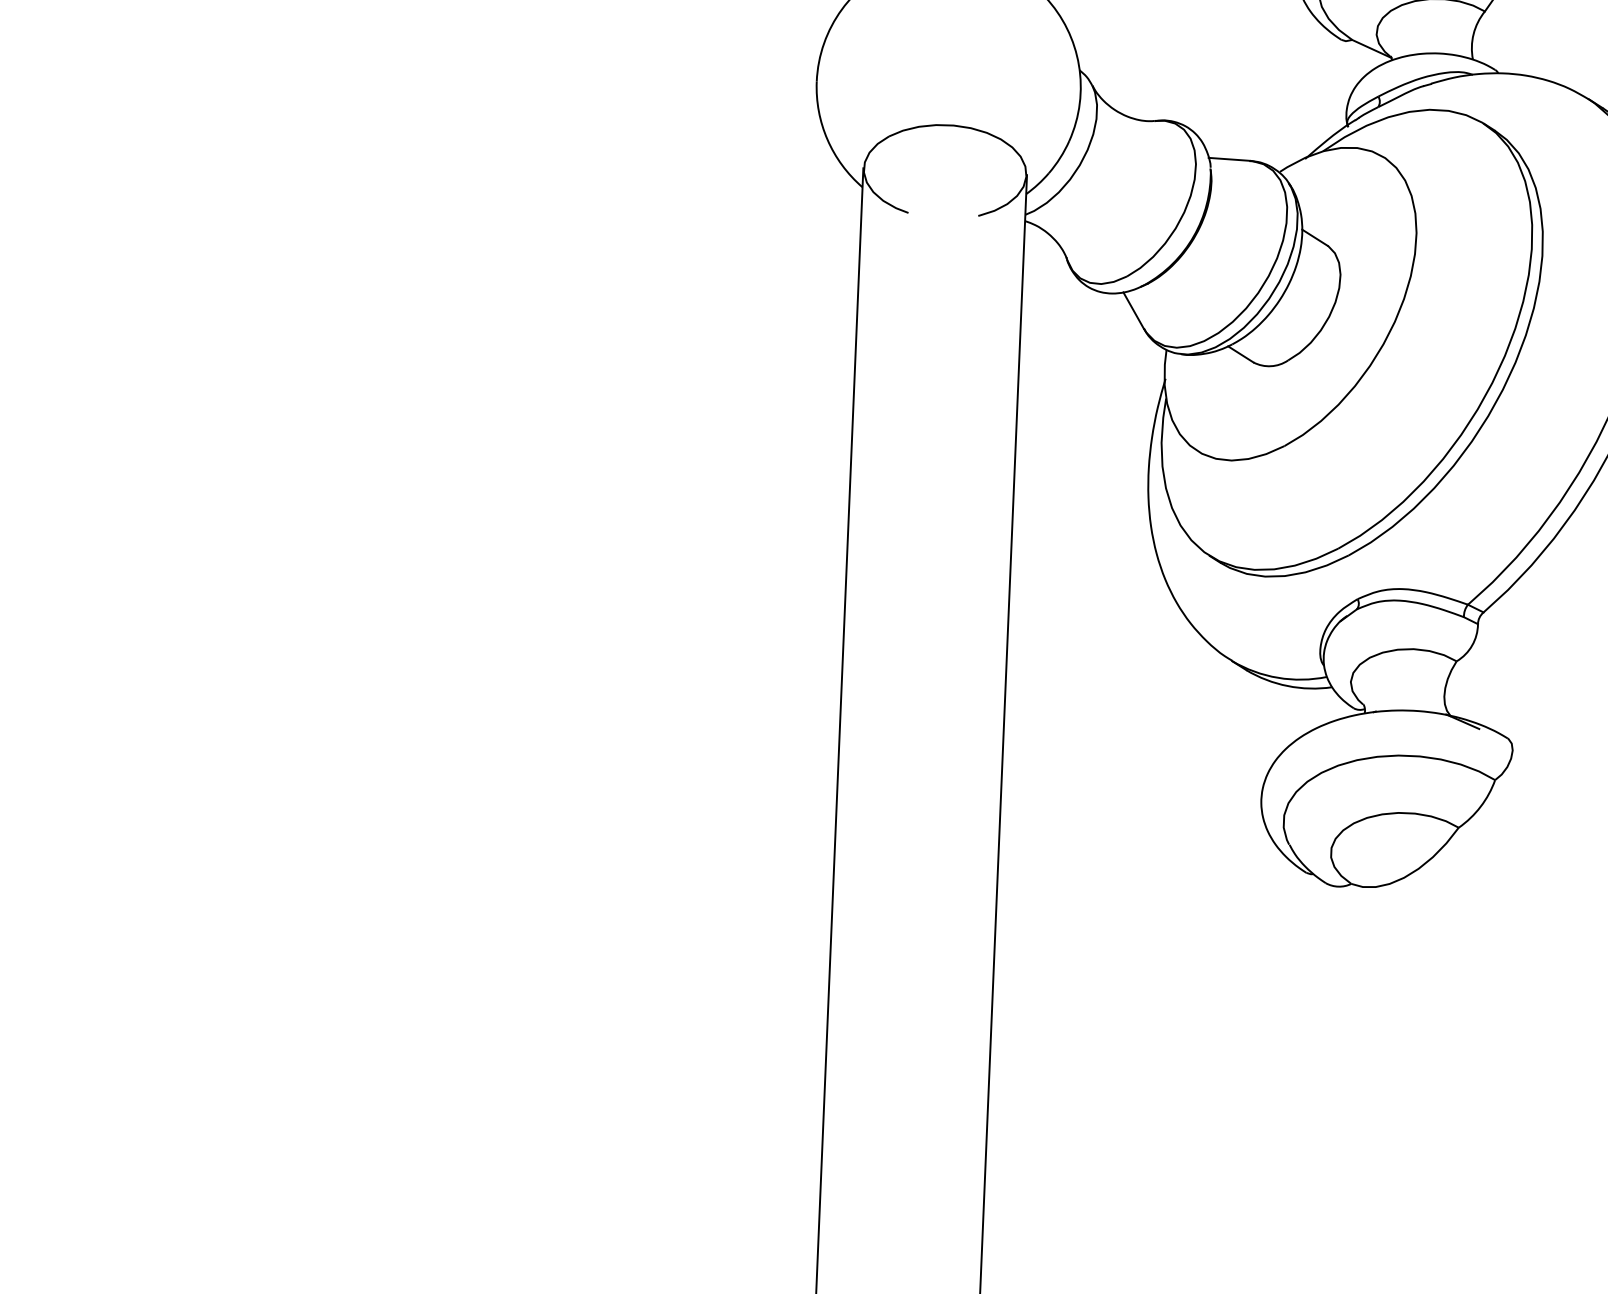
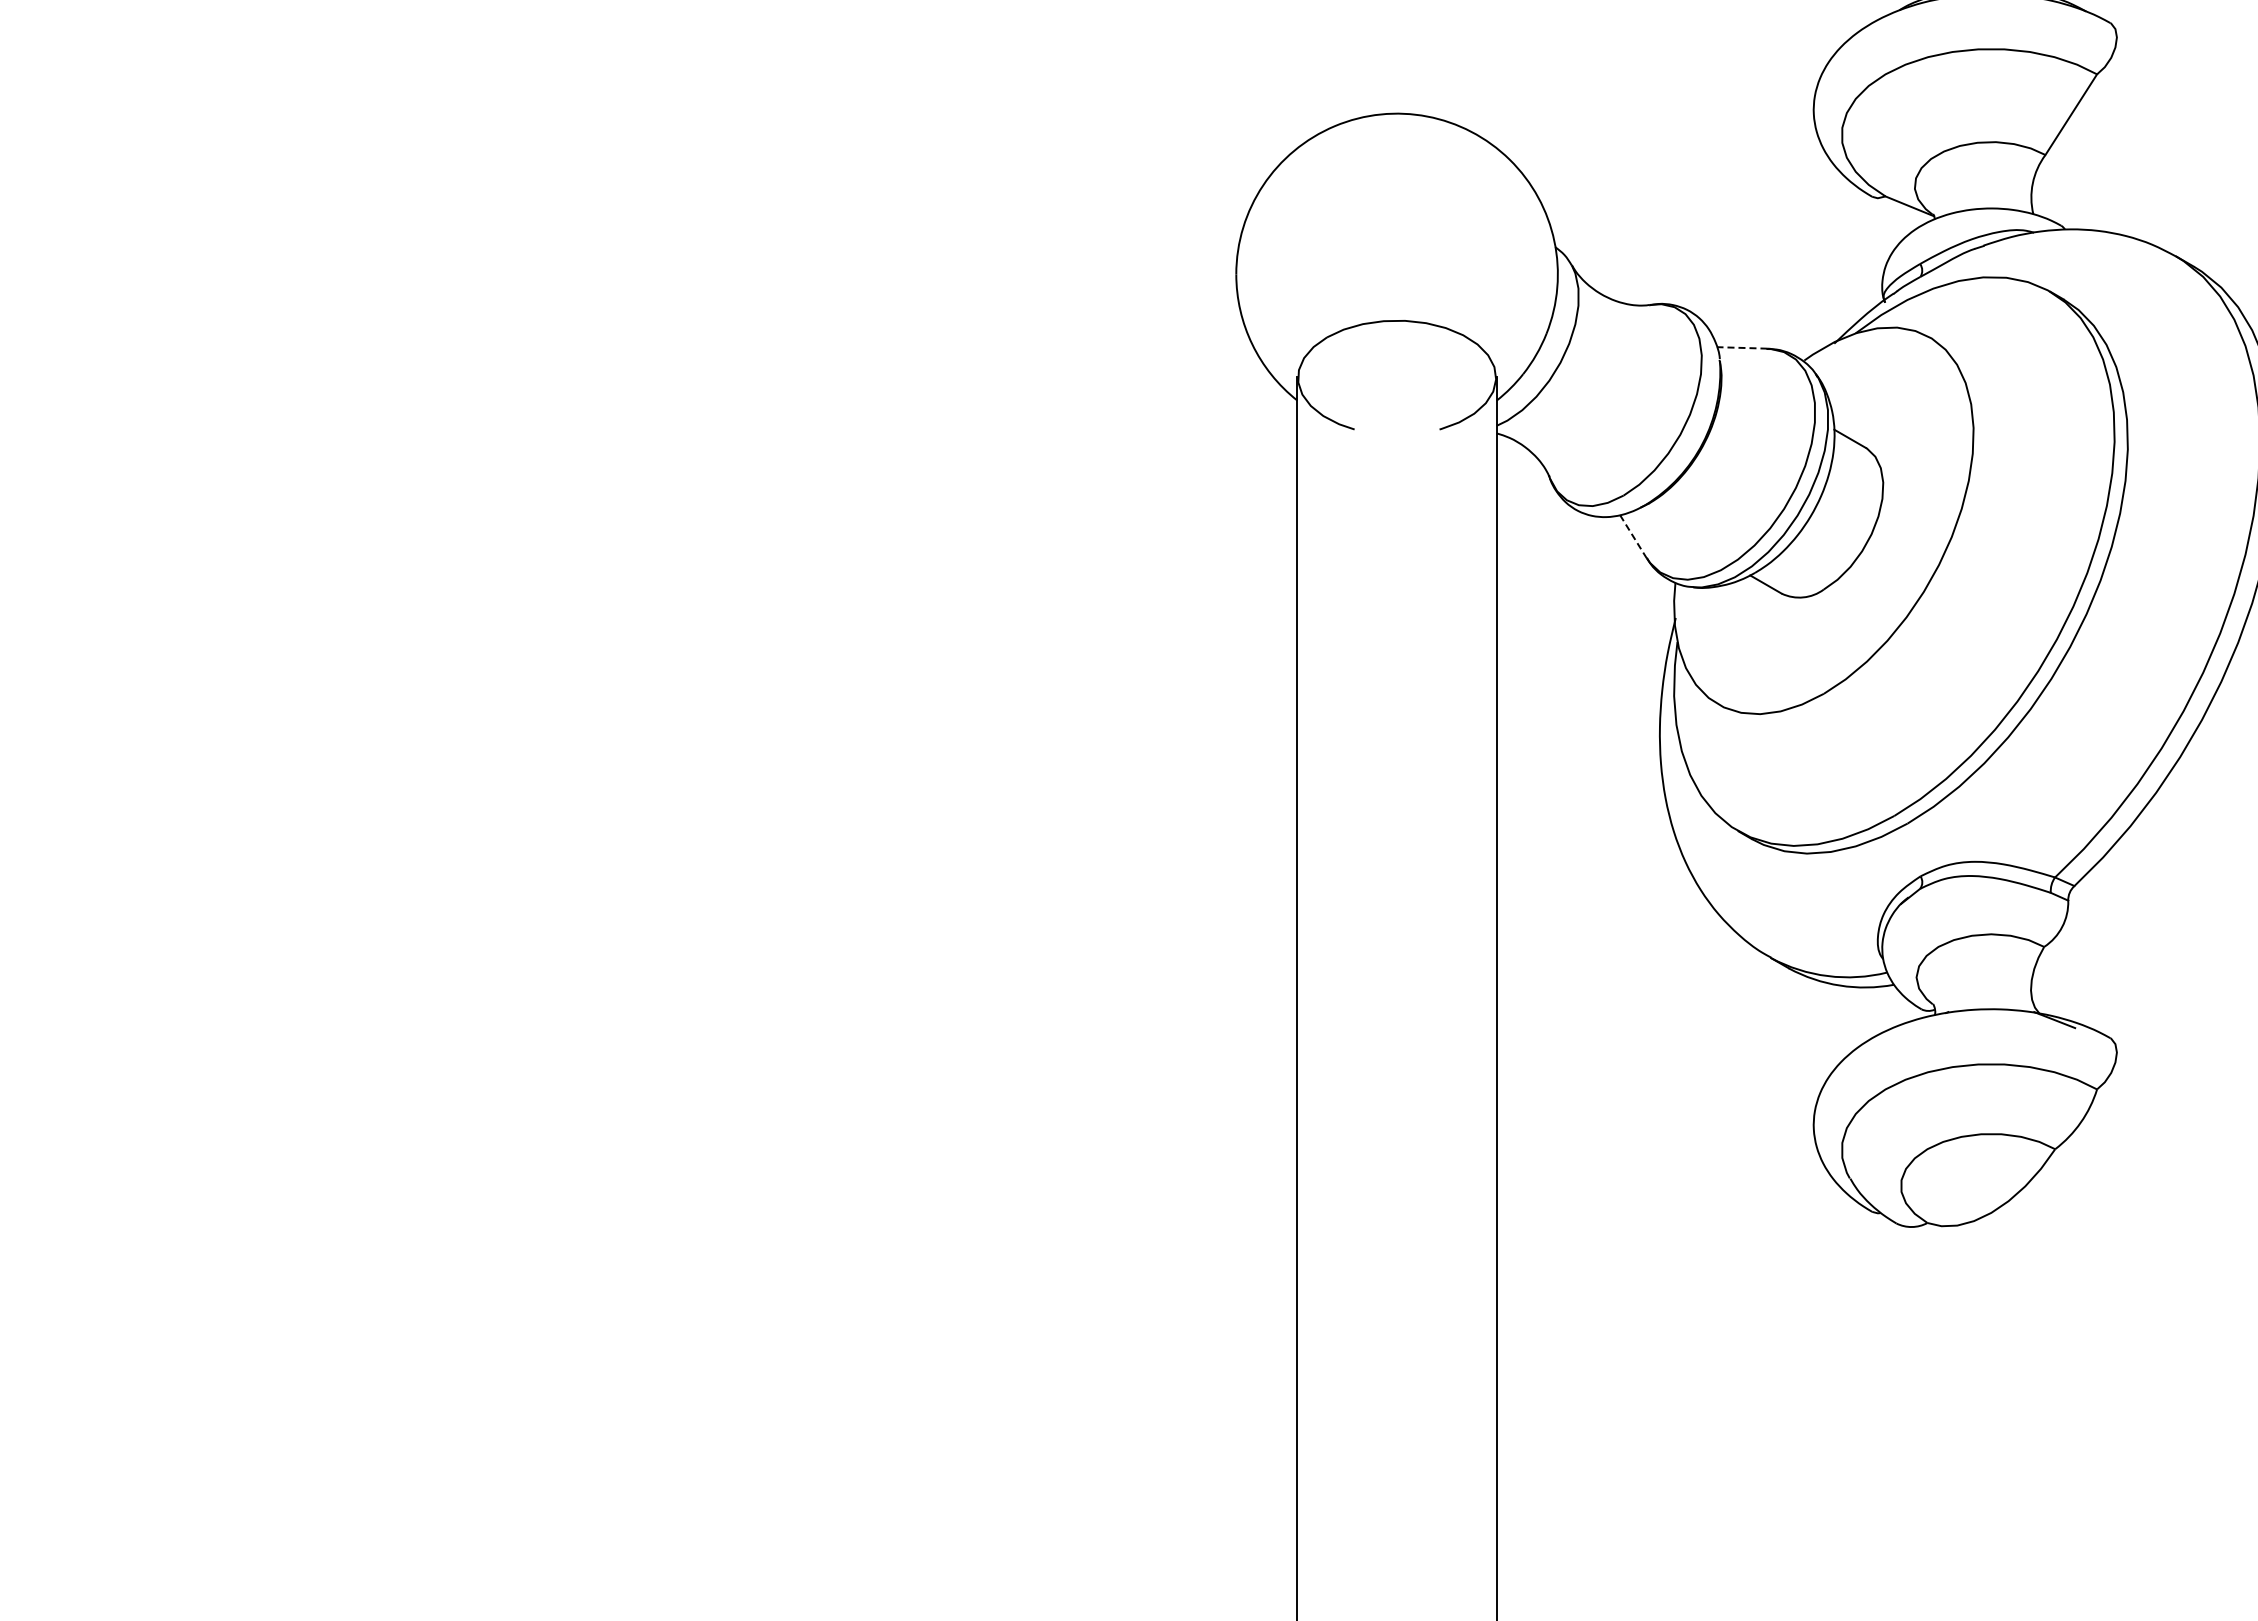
line: (1228, 158) -> (1741, 347), solid -> dashed
line: (1133, 311) -> (1633, 537), solid -> dashed

